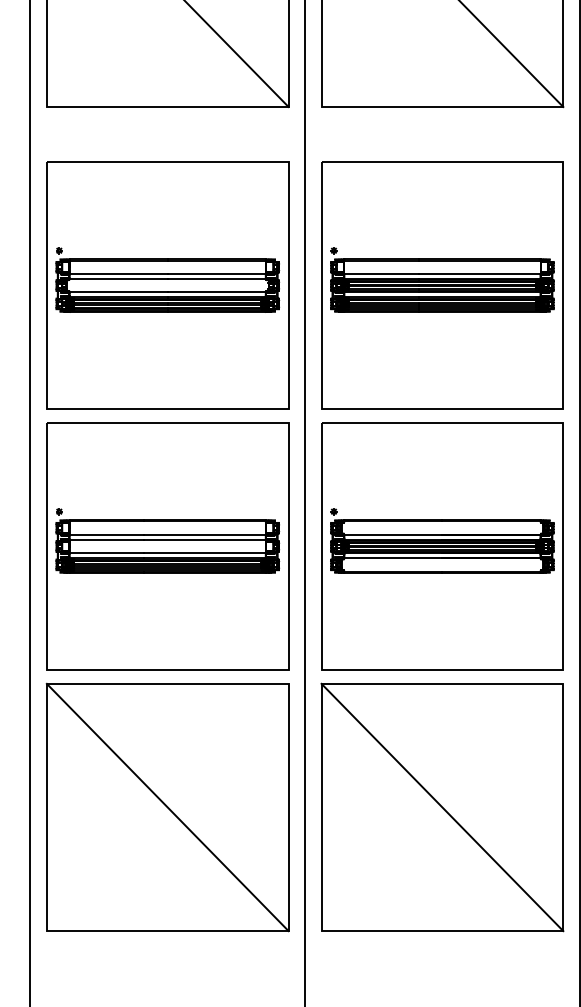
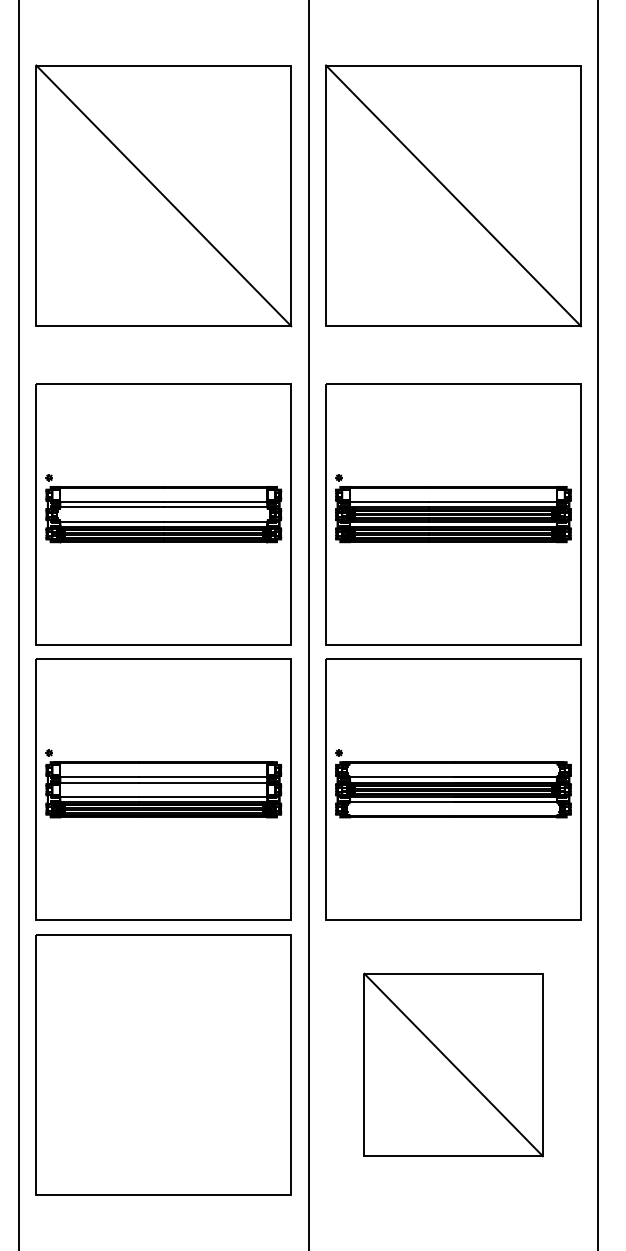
line: (167, 807) -> (163, 1064), removed
part: (442, 807) -> (453, 1064), size x0.7

